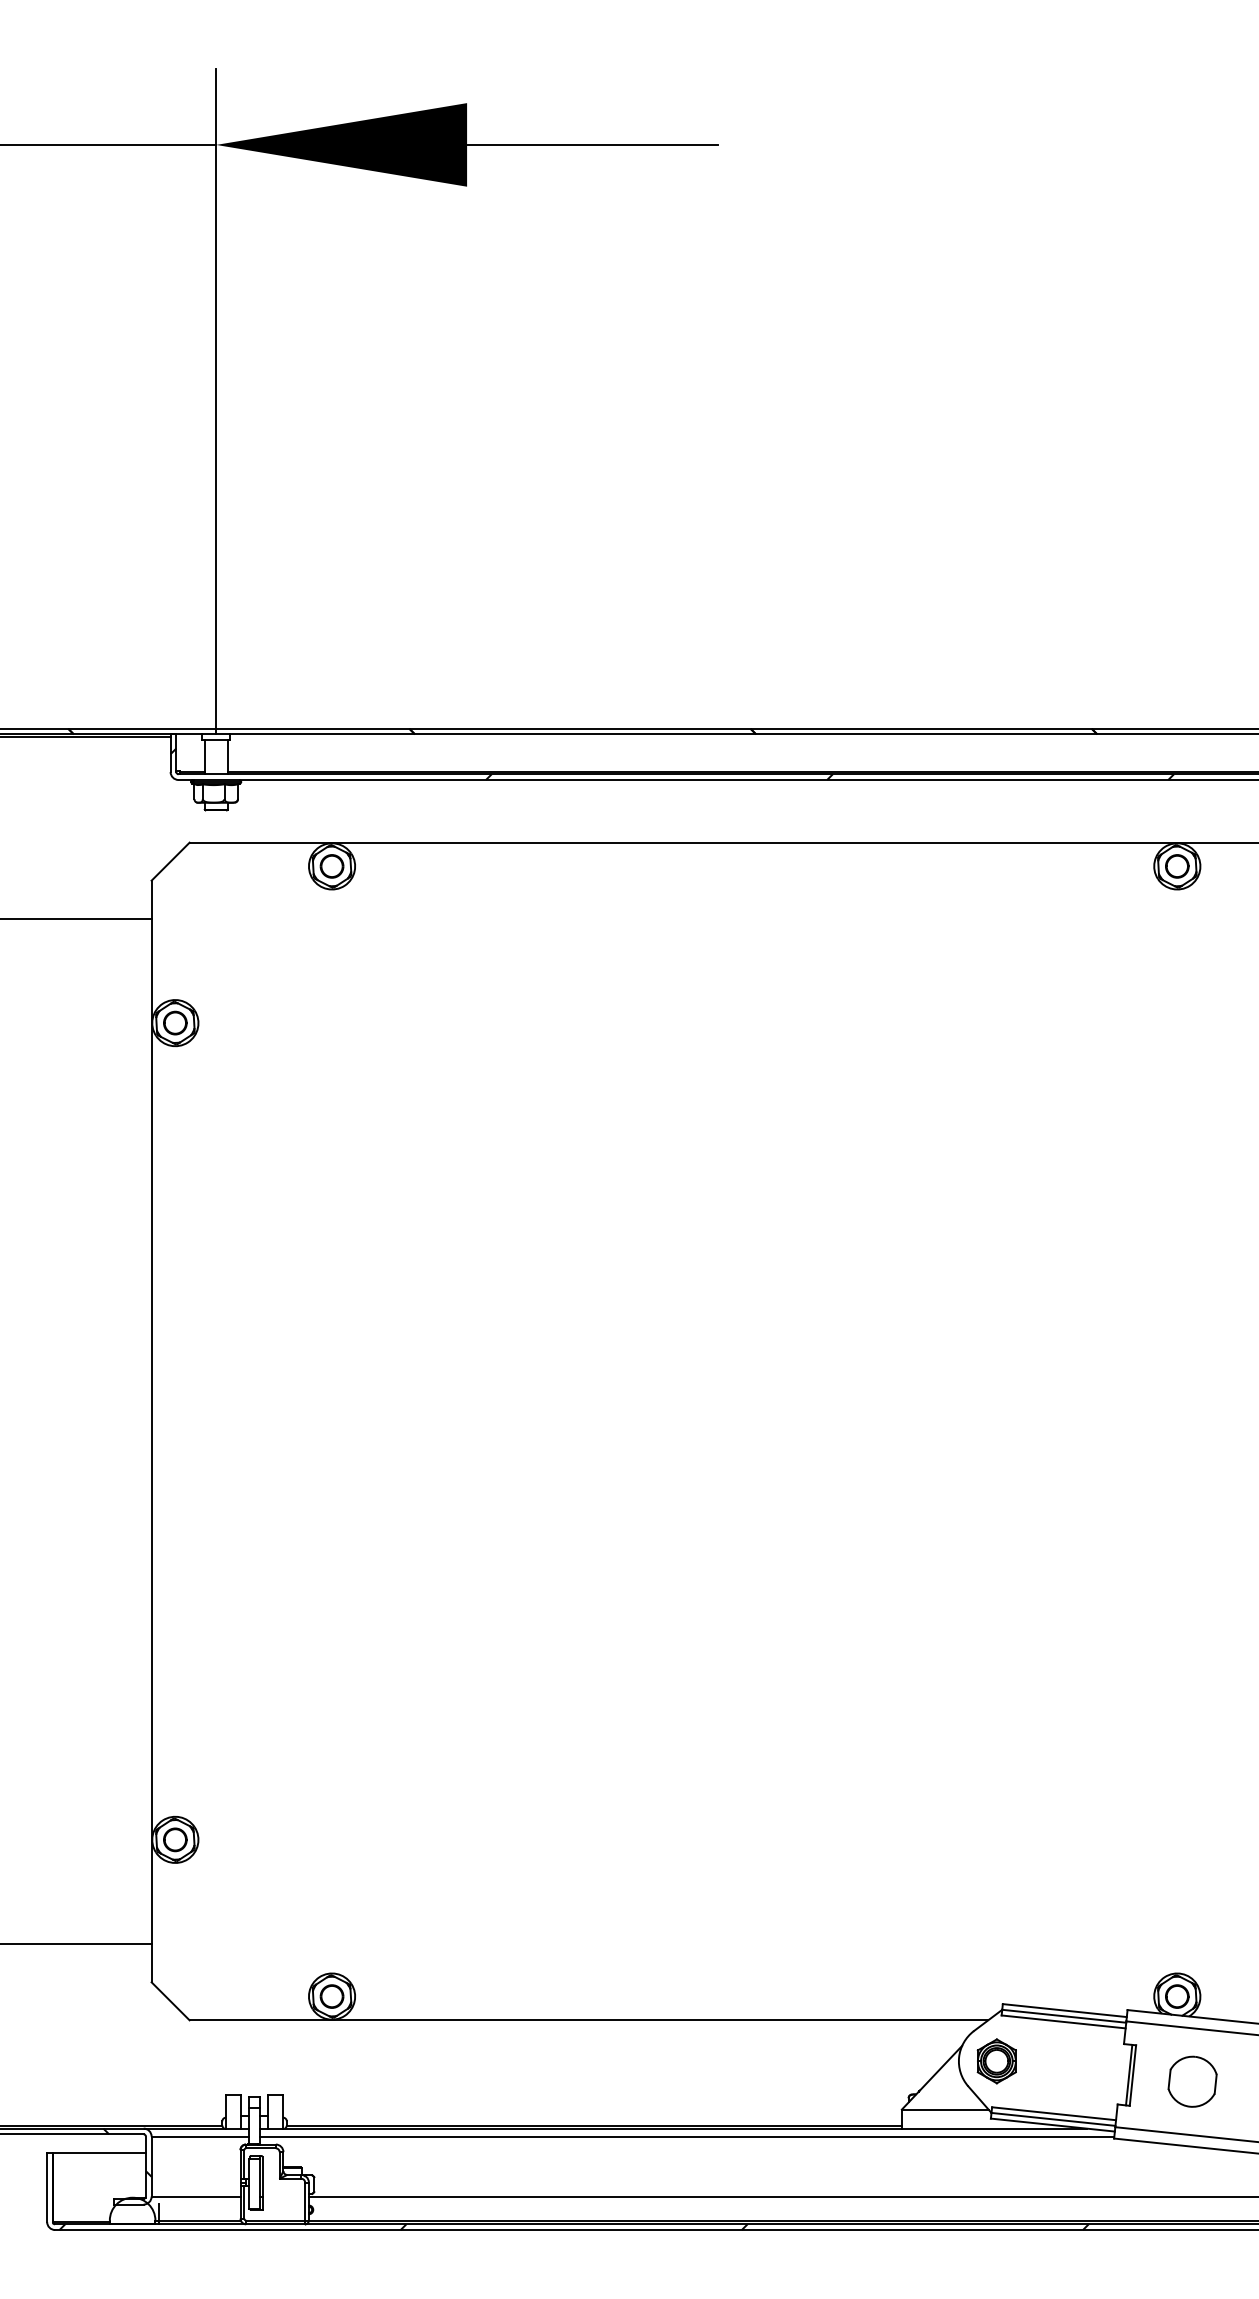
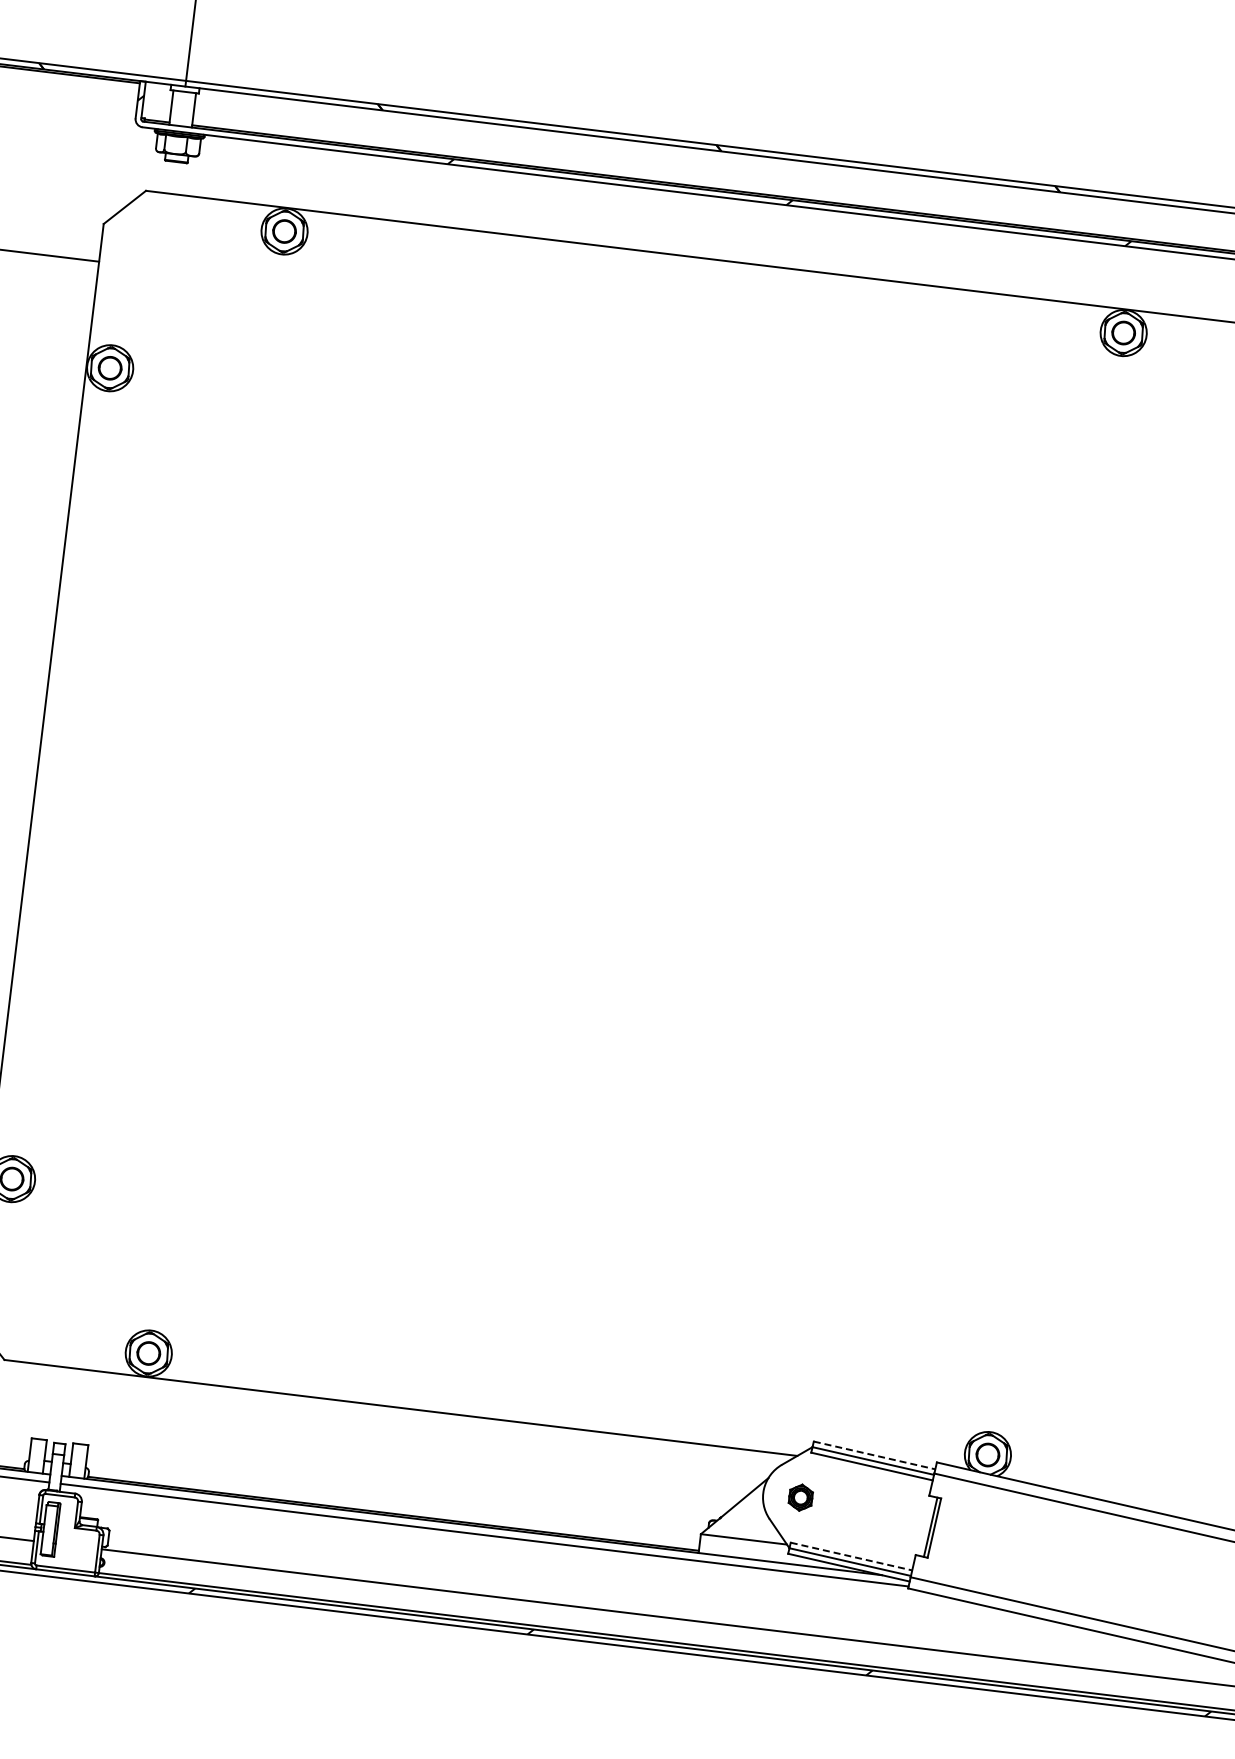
line: (1065, 2010) -> (875, 1455), solid -> dashed
part: (996, 2061) -> (800, 1497), size x0.6
part: (1192, 2081) -> (992, 1541), removed
line: (1054, 2113) -> (851, 1556), solid -> dashed

